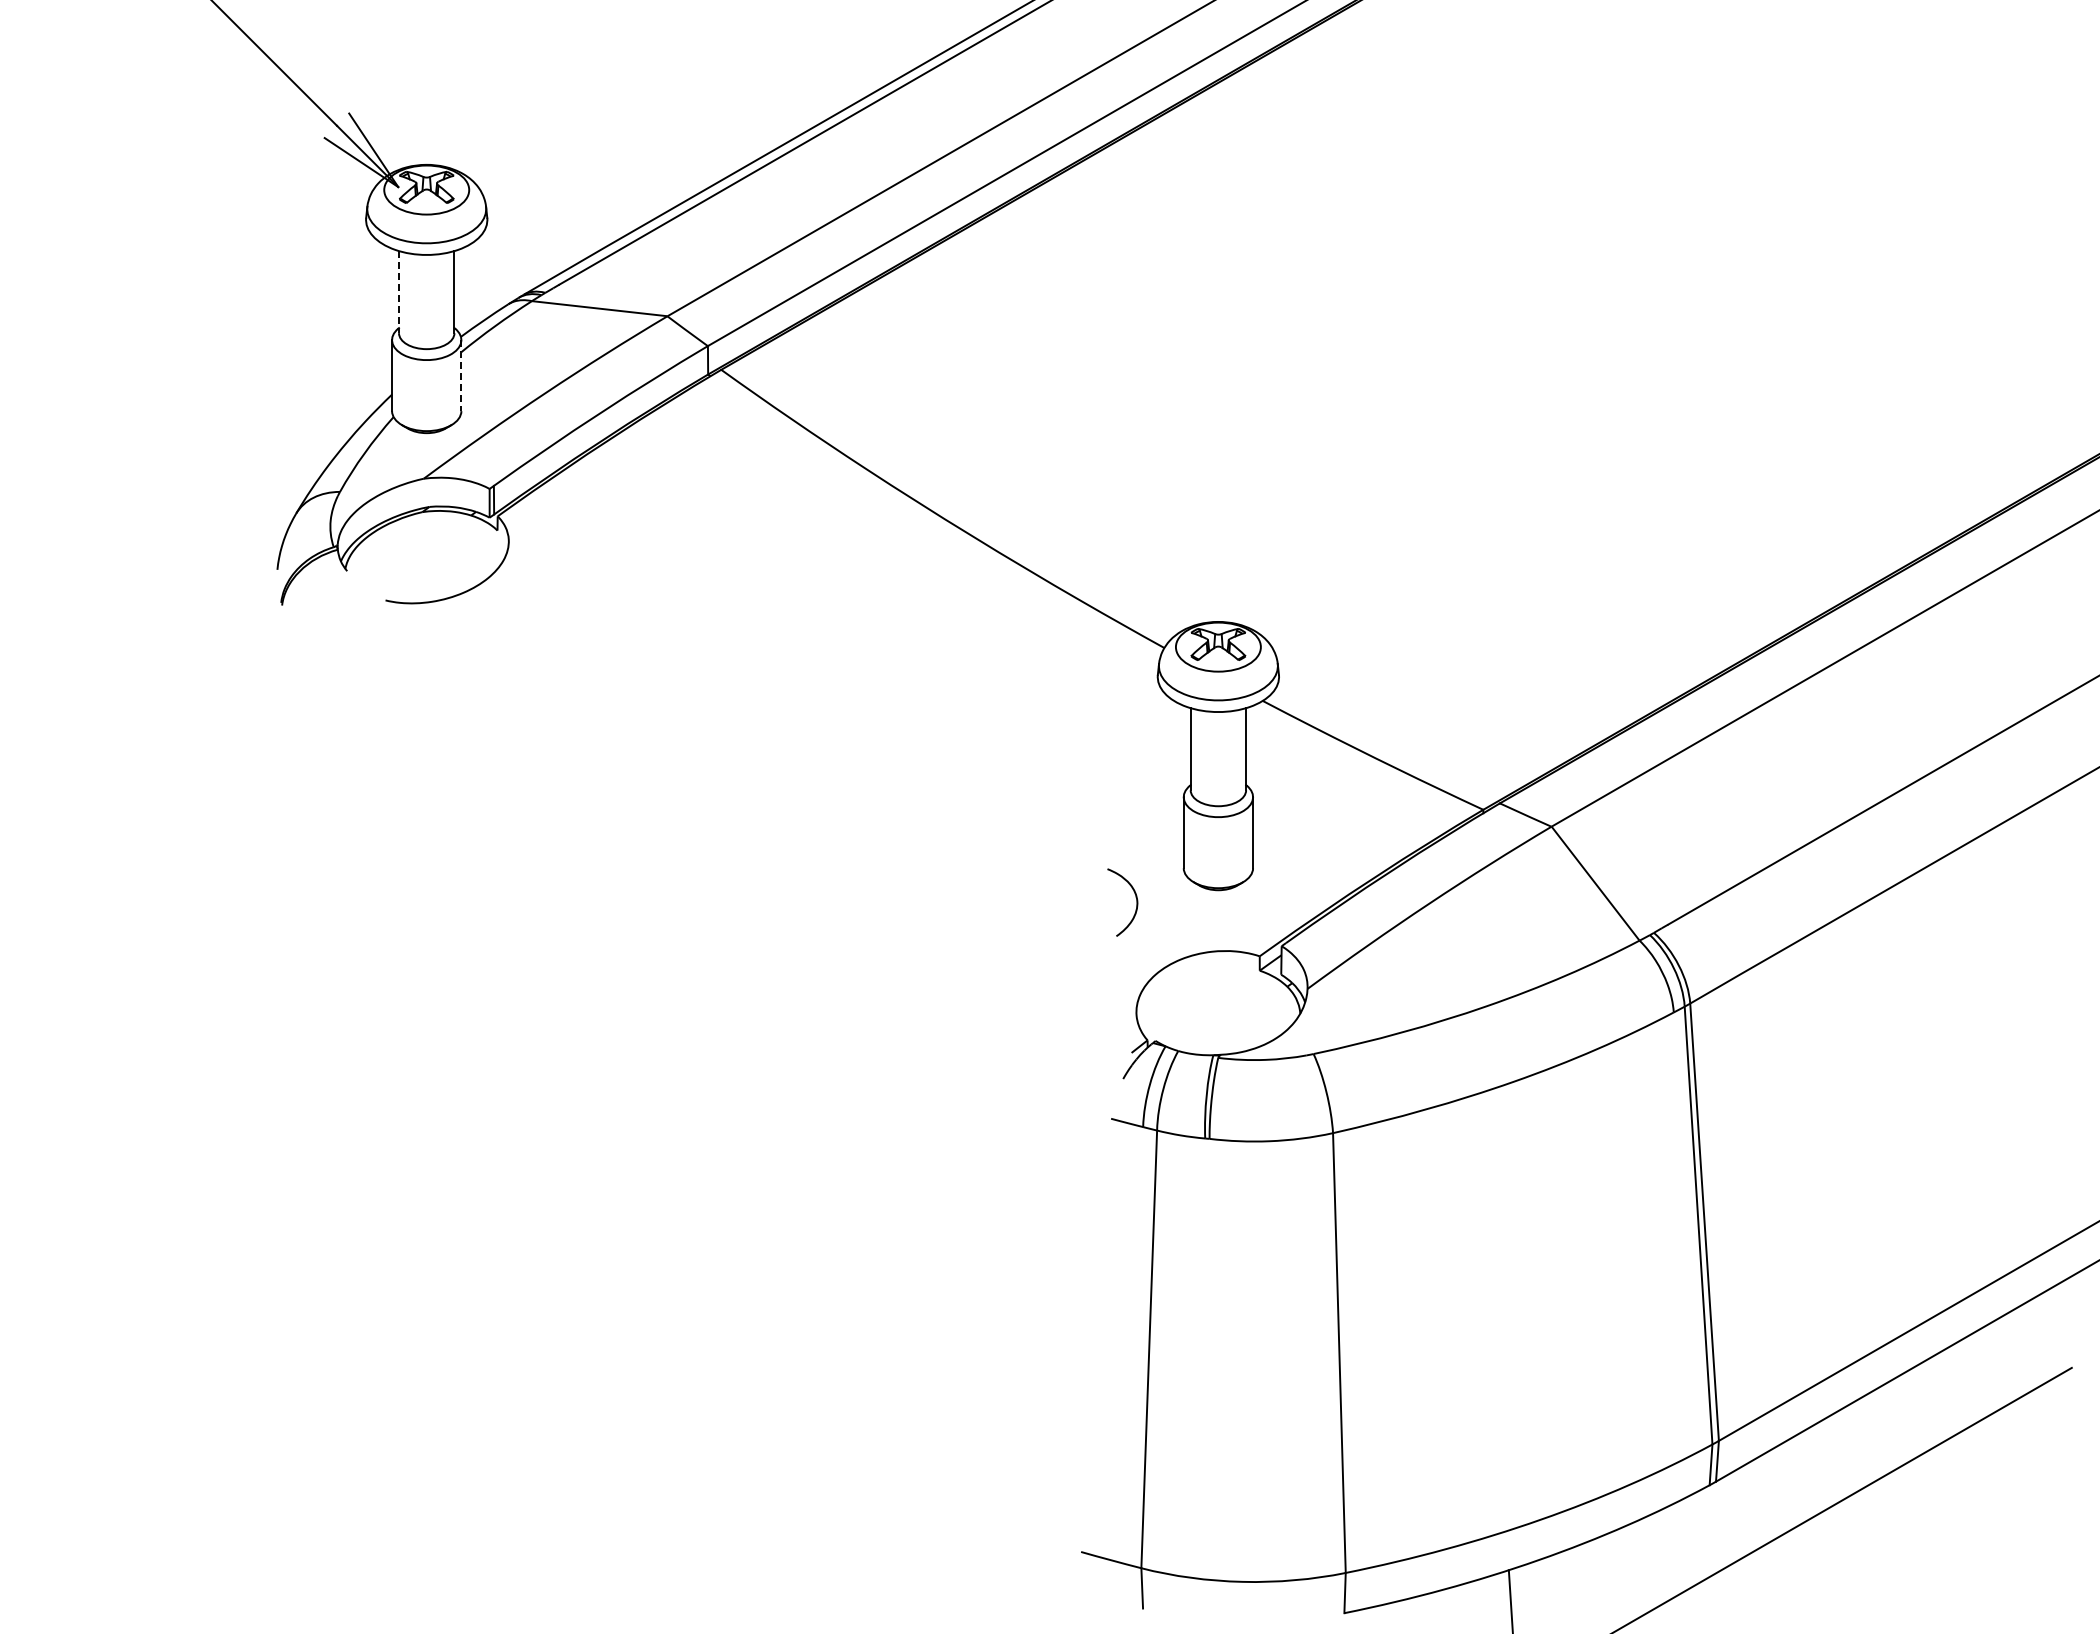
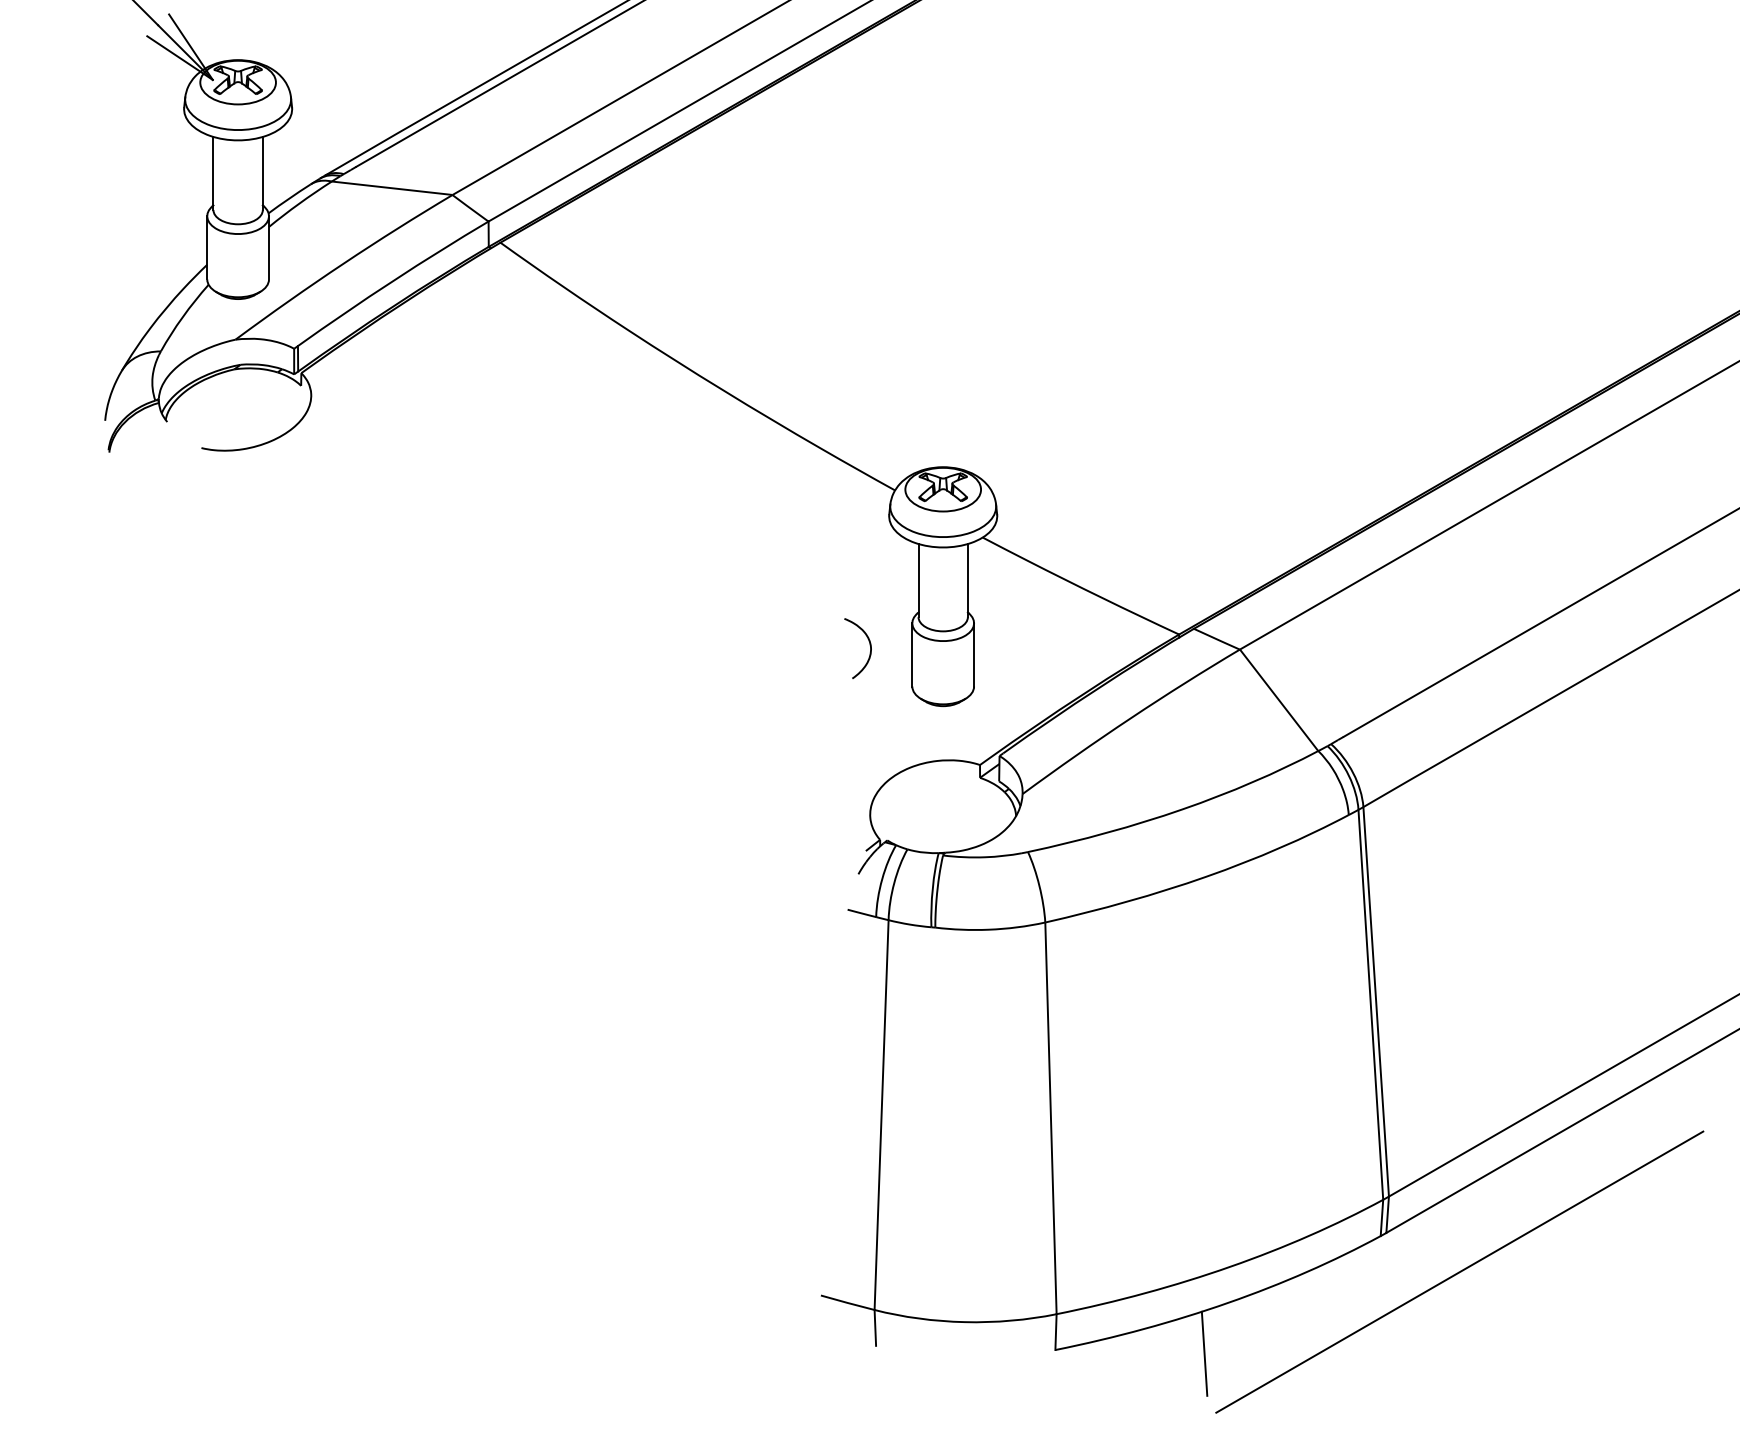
line: (399, 292) -> (213, 173), dashed -> solid
line: (461, 375) -> (269, 247), dashed -> solid
curve: (1135, 897) -> (869, 644), moved

